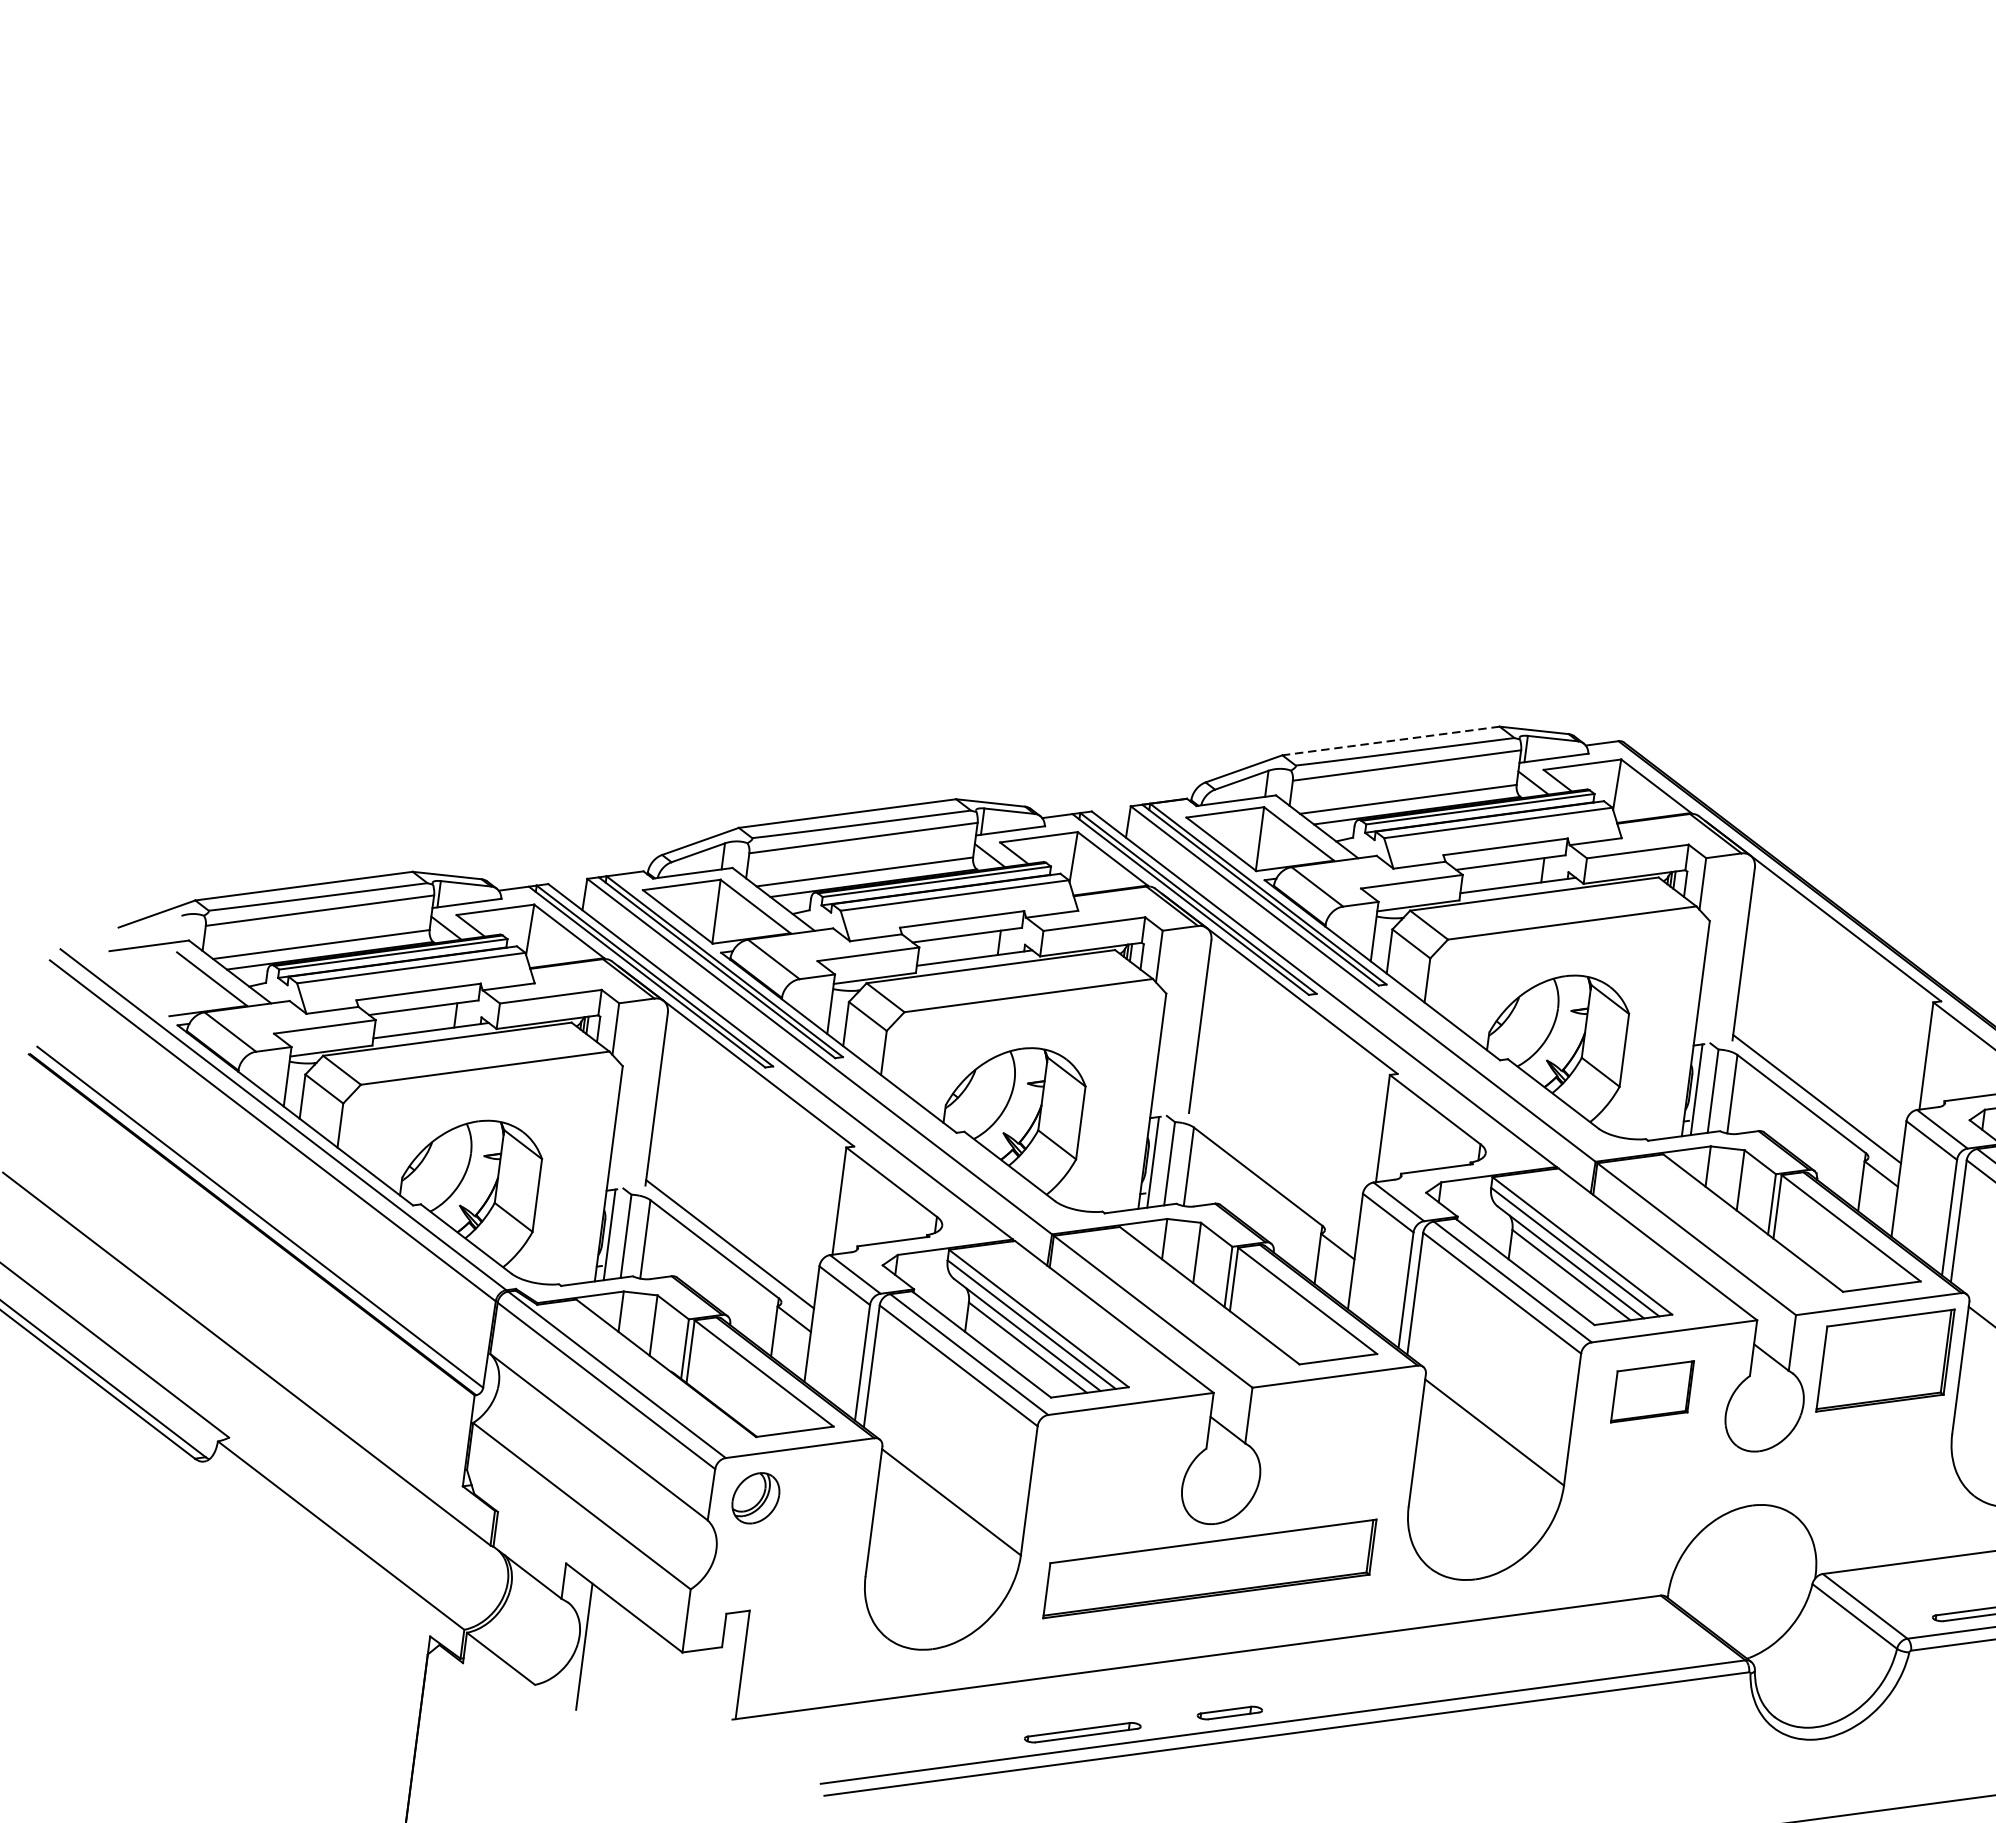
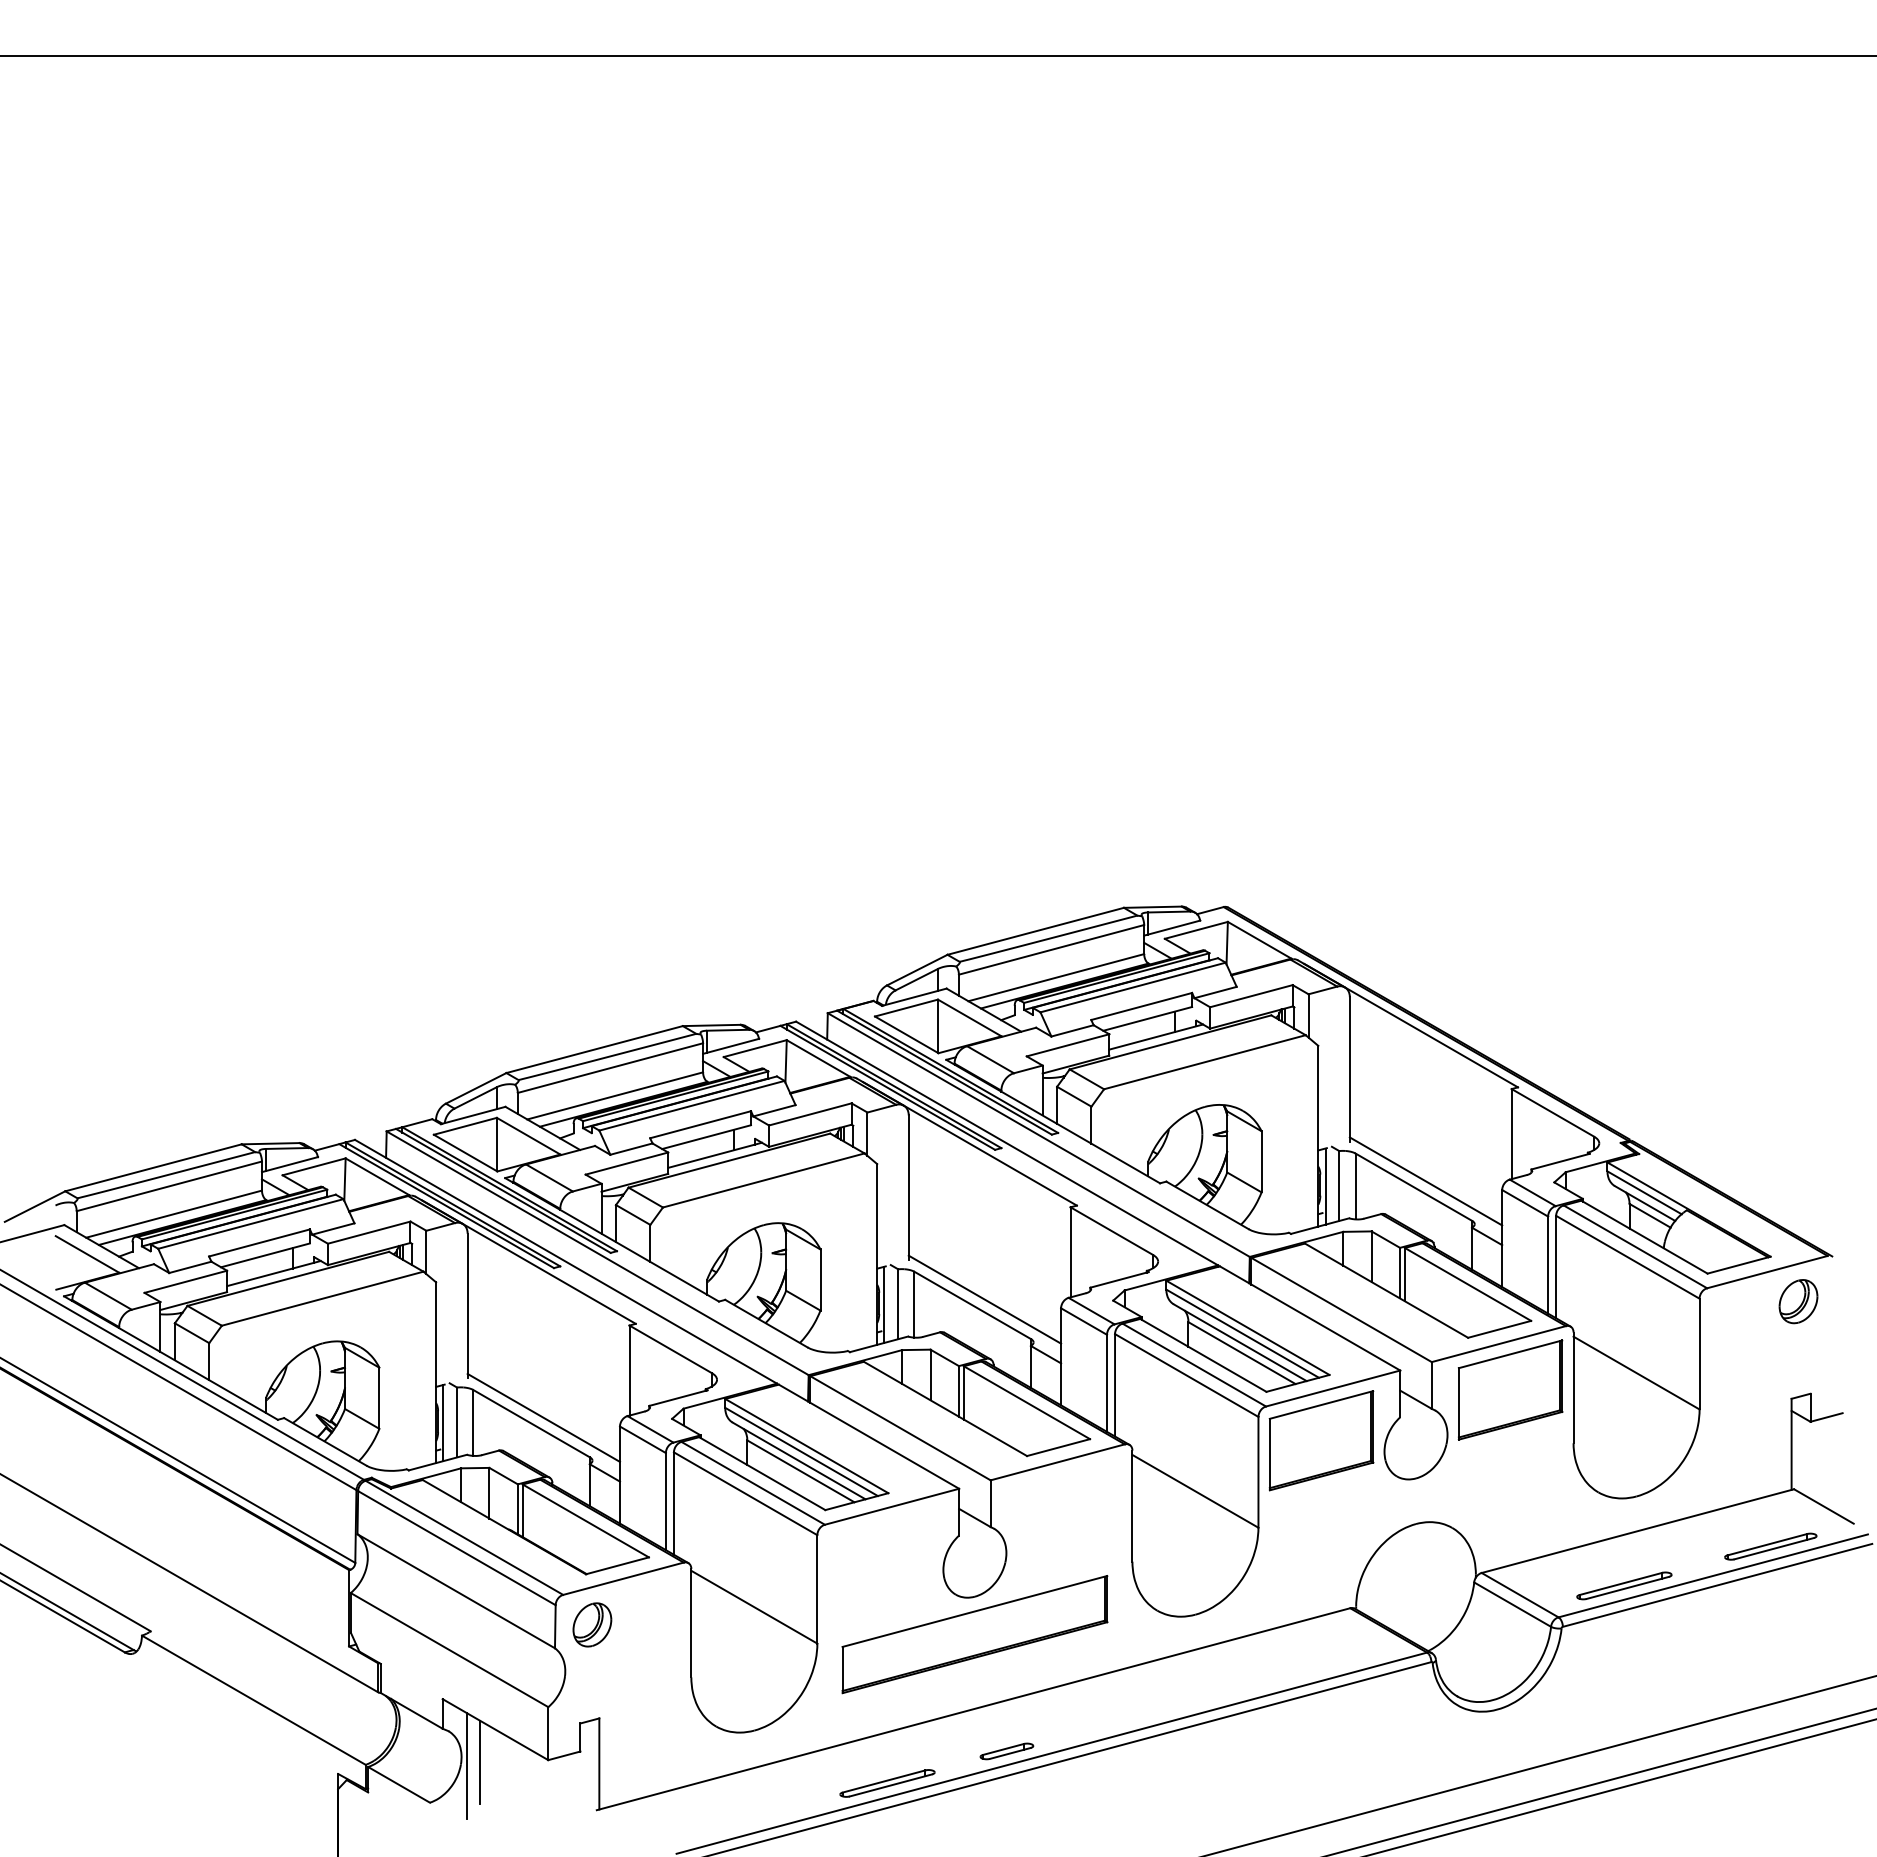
line: (1390, 741) -> (1035, 931), dashed -> solid
line: (1273, 1171) -> (984, 1299), added
part: (1652, 1391) -> (1321, 1440), size x1.67
line: (601, 1643) -> (480, 1761), added

